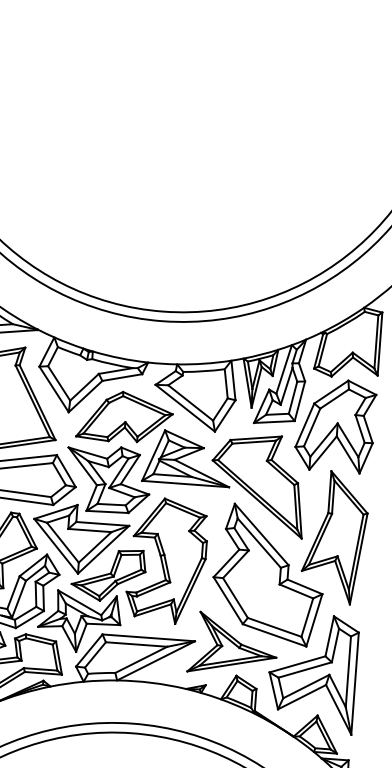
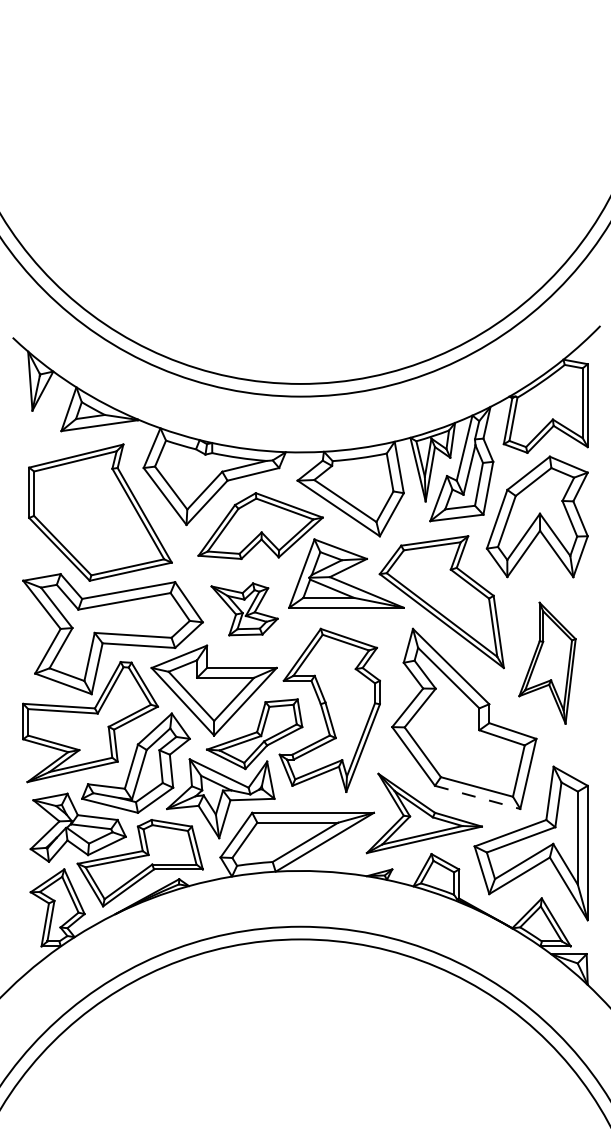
part: (108, 479) -> (244, 609), size x0.6
part: (335, 536) -> (547, 662), size x0.7
line: (275, 635) -> (478, 797), solid -> dashed

